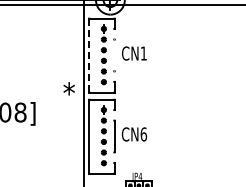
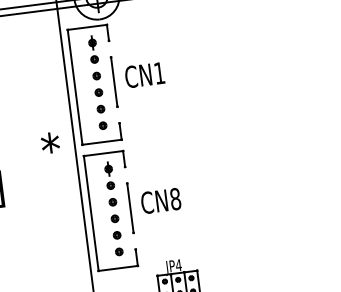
line: (89, 55) -> (75, 87), dashed -> solid
line: (114, 55) -> (114, 82), added
text: (143, 134) -> (175, 199), CN6 -> CN8

